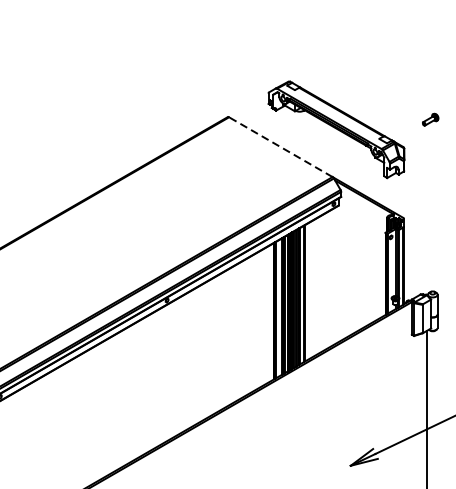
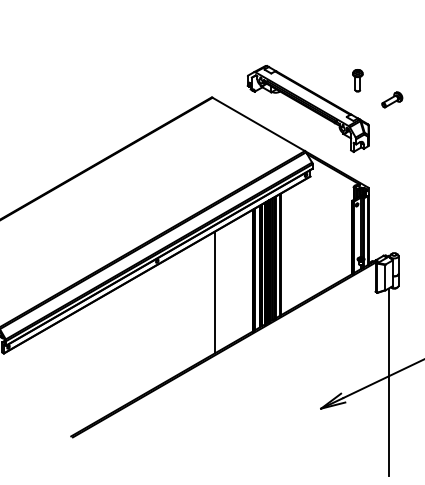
part: (391, 97) -> (357, 80), added
part: (430, 119) -> (392, 99), size x1.43
line: (280, 147) -> (258, 124), dashed -> solid
line: (232, 335) -> (215, 292), added

